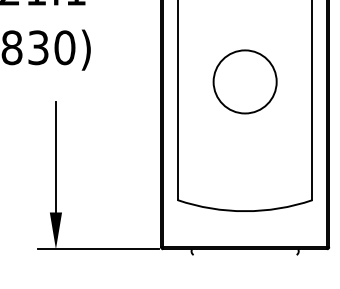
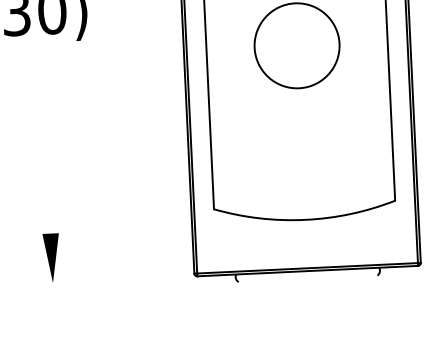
line: (55, 156) -> (46, 158), removed
line: (97, 249) -> (108, 280), removed

